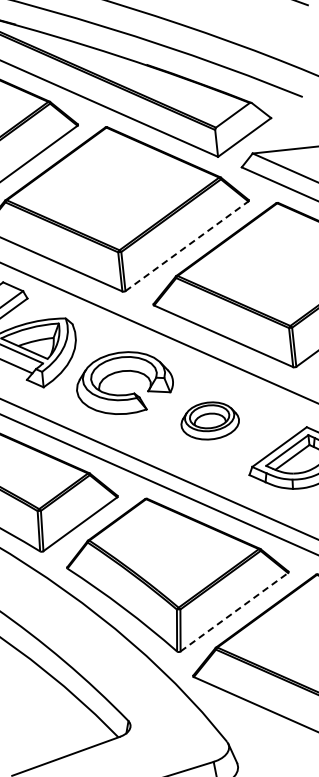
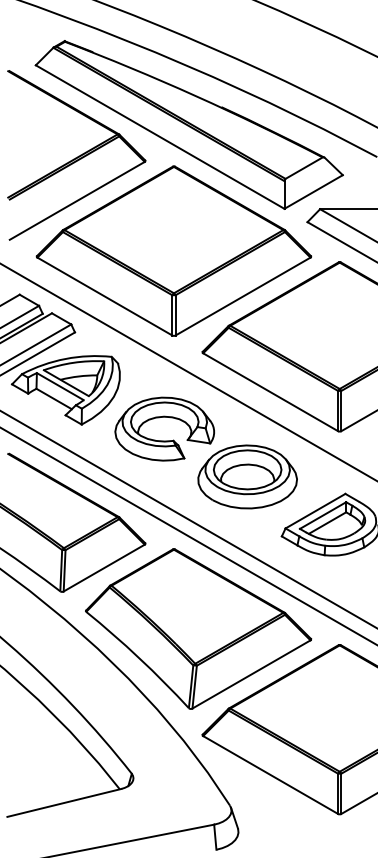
line: (187, 246) -> (243, 296), dashed -> solid
part: (209, 420) -> (247, 476), size x1.67
line: (234, 612) -> (251, 674), dashed -> solid

